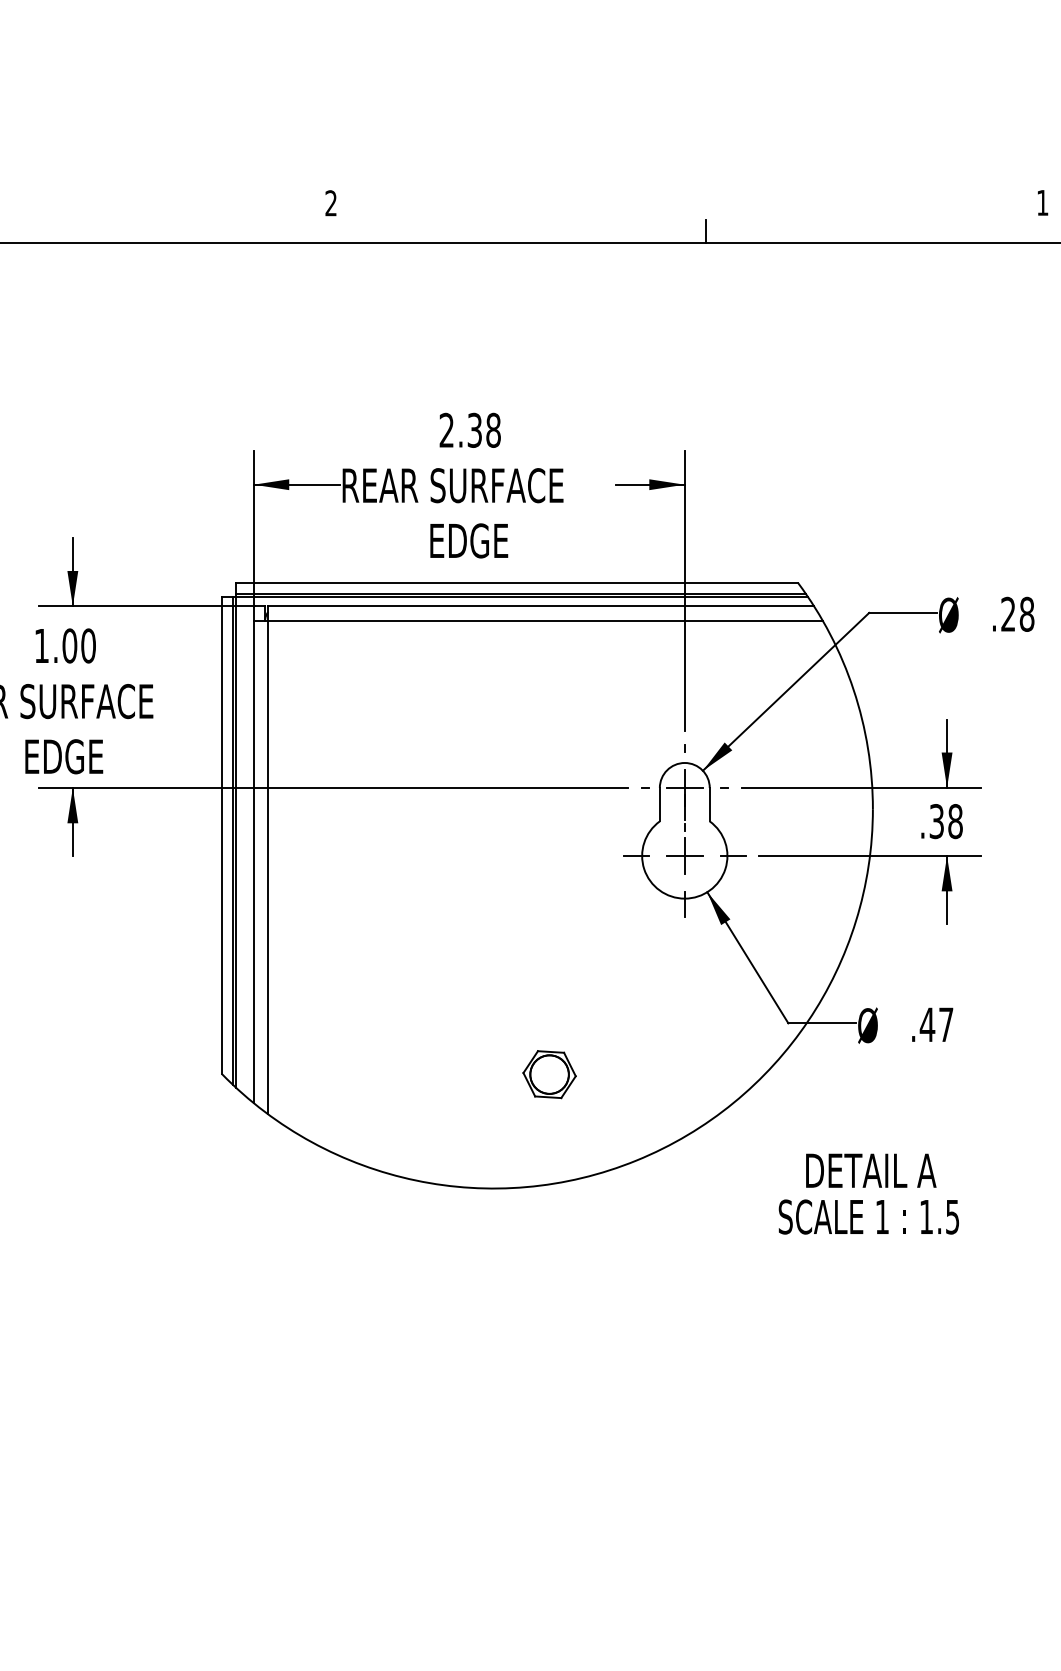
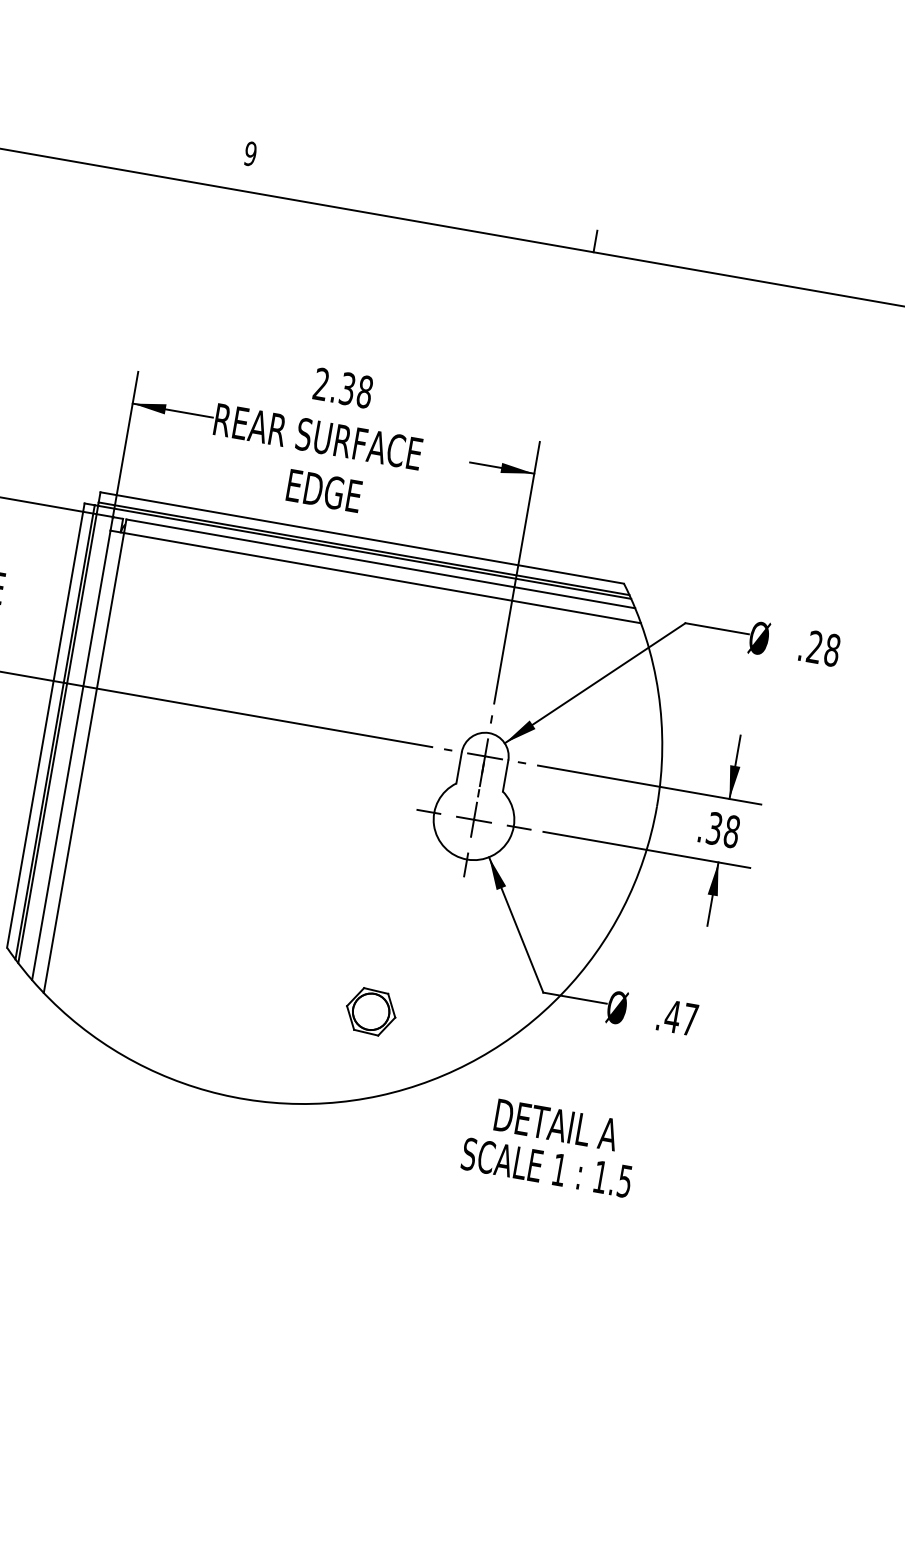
text: (331, 203) -> (250, 154), 2 -> 9
part: (549, 1074) -> (371, 1011), moved
text: (868, 1193) -> (550, 1145), moved

